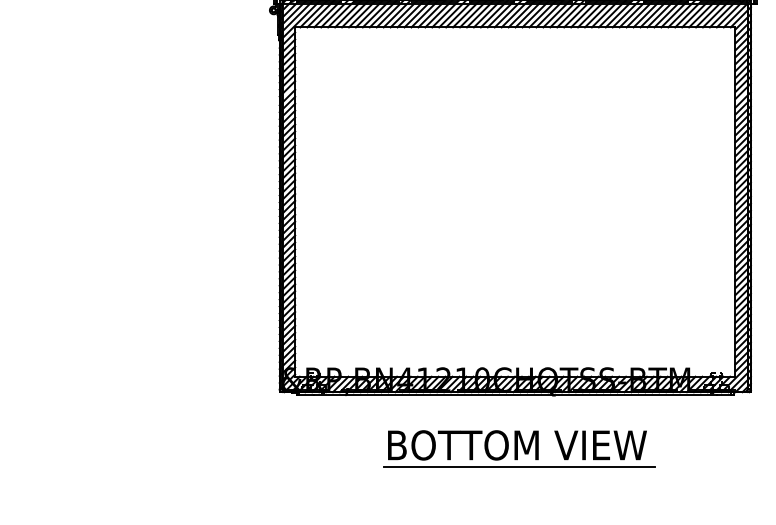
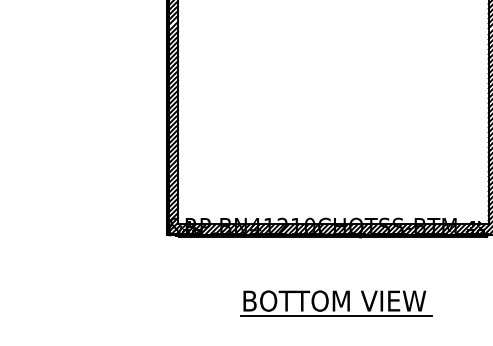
part: (519, 448) -> (336, 303), moved

